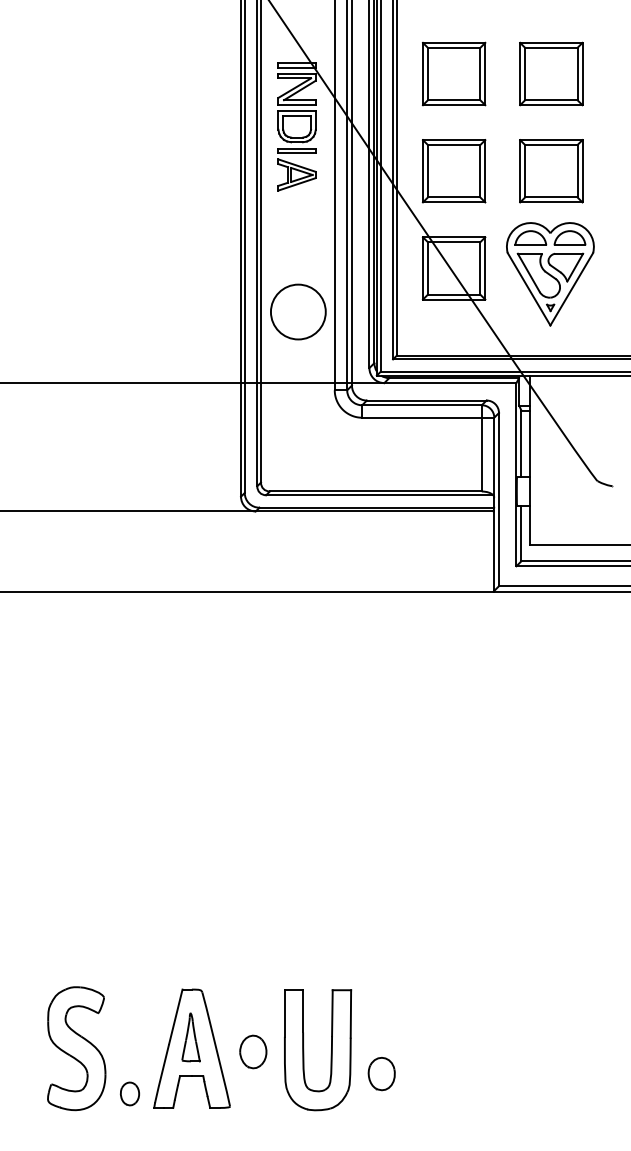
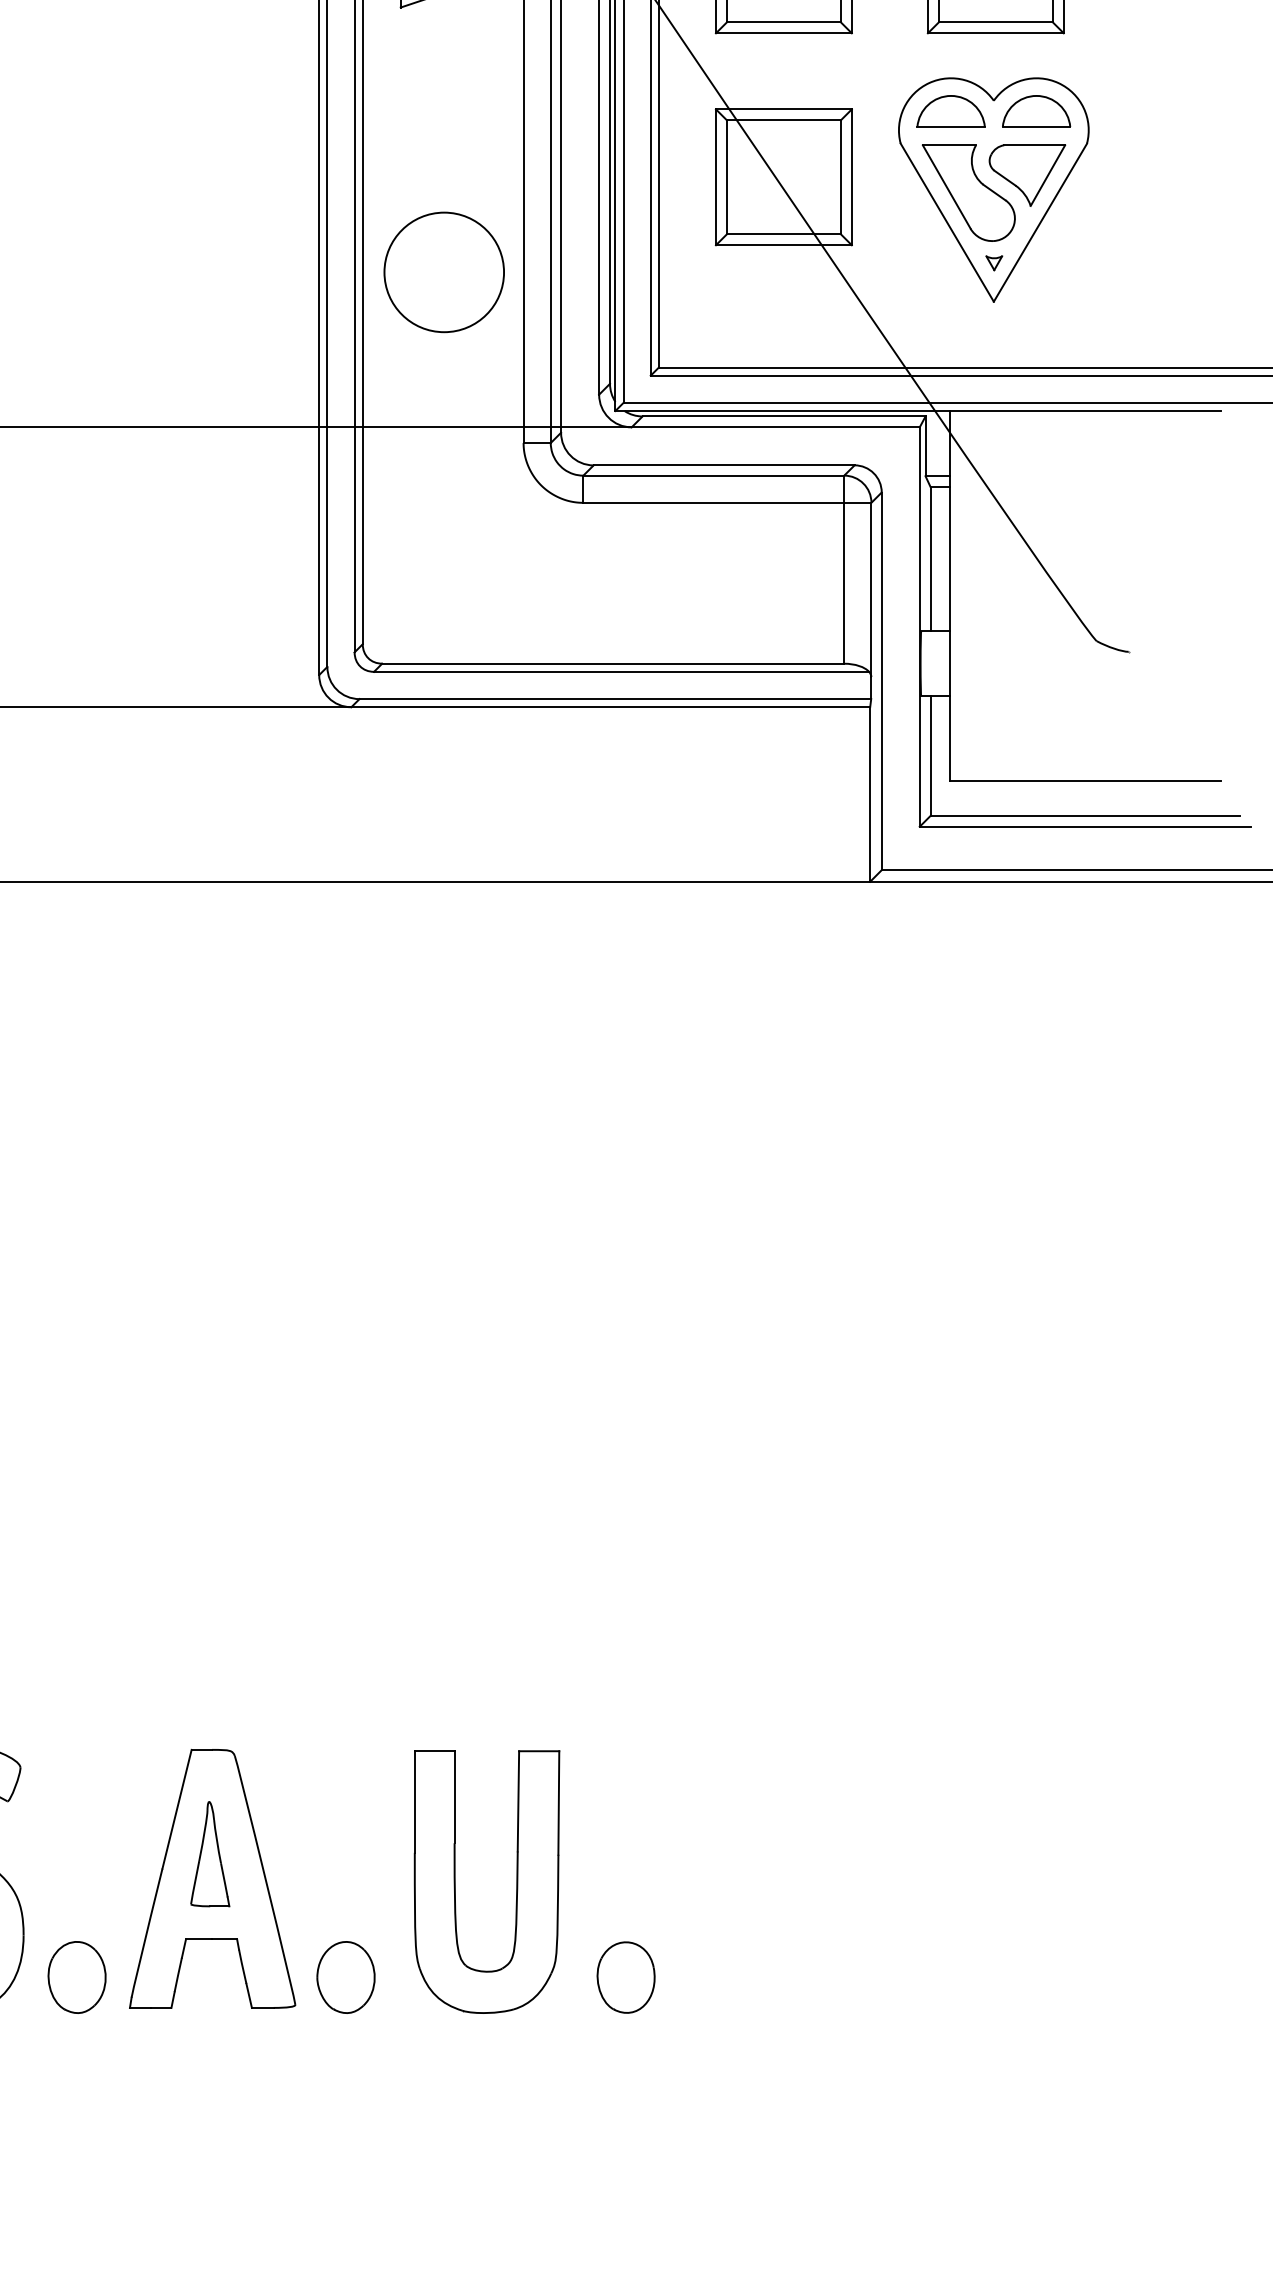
part: (253, 1051) -> (346, 1976), moved
part: (381, 1074) -> (625, 1978), moved
part: (129, 1093) -> (75, 1976), size x1.43

